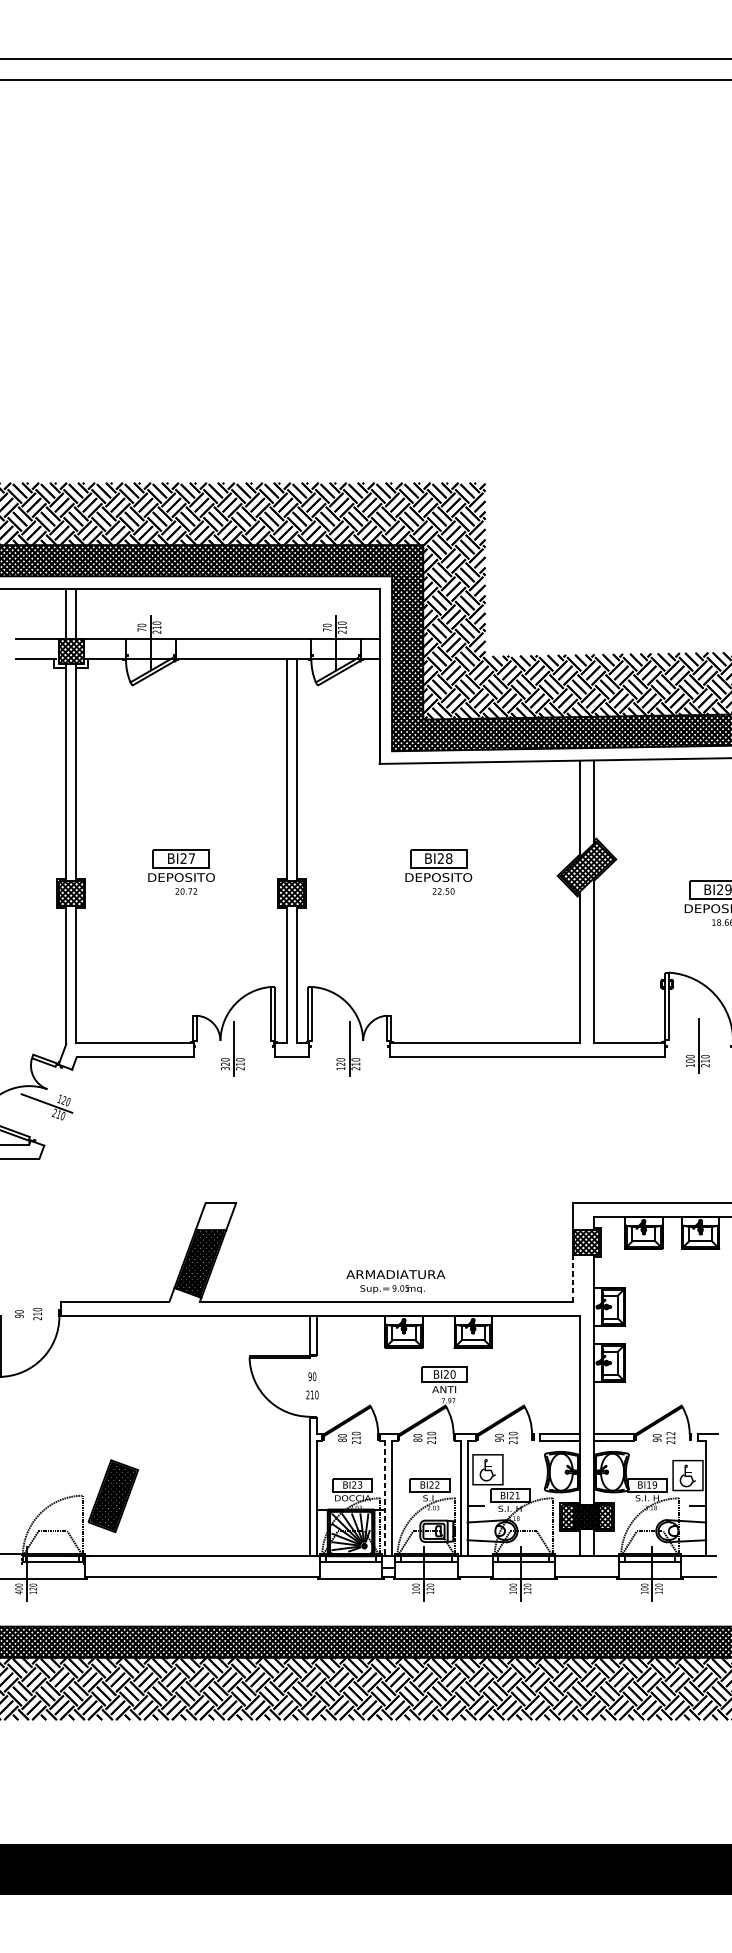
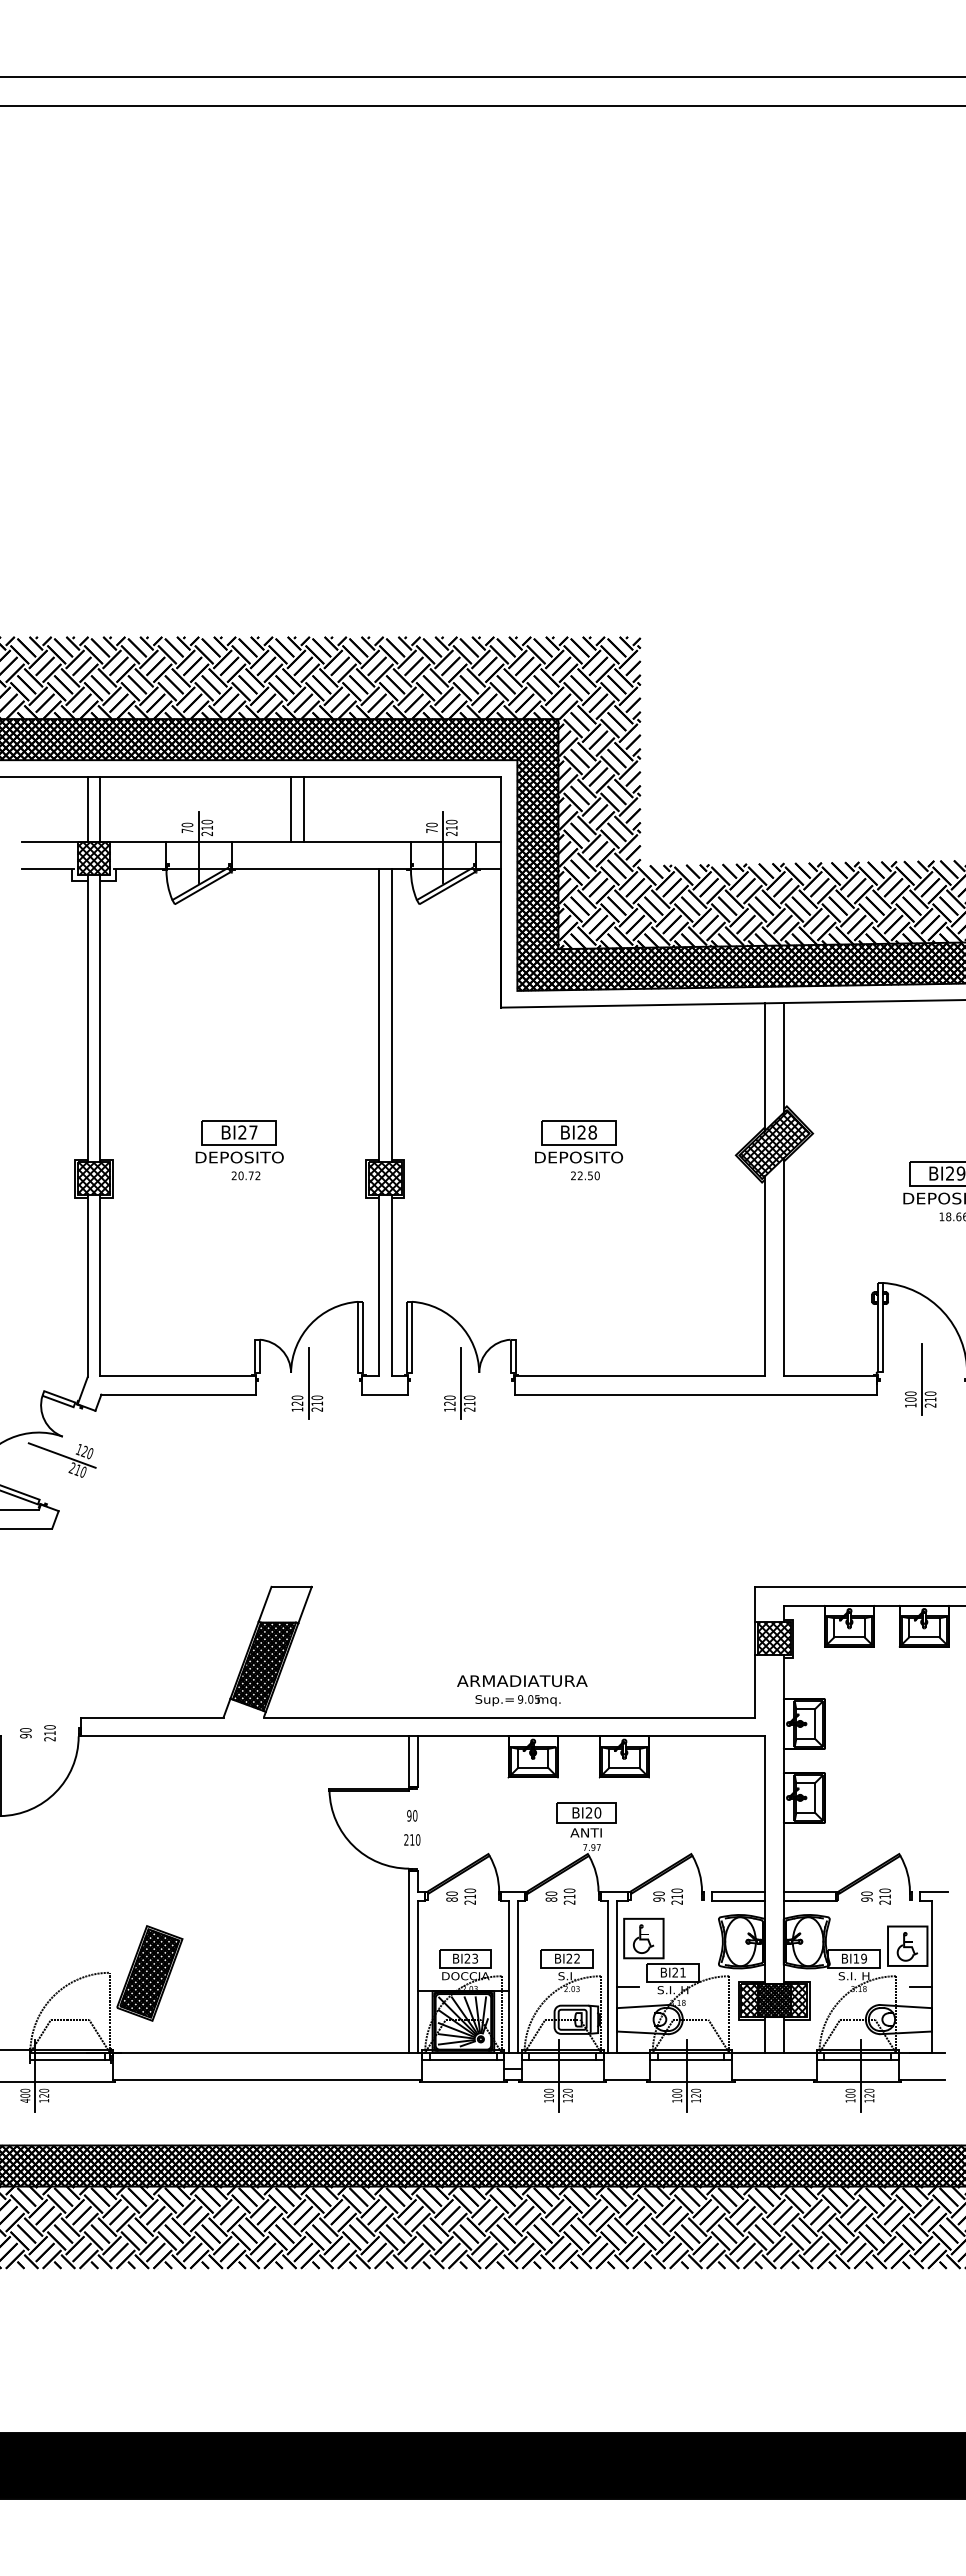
line: (220, 613) -> (291, 809), added
line: (229, 613) -> (303, 809), added
text: (225, 1068) -> (297, 1409), 320 -> 120
line: (572, 1278) -> (755, 1686), dashed -> solid
text: (670, 1433) -> (884, 1890), 212 -> 210
line: (385, 1498) -> (508, 1976), dashed -> solid

